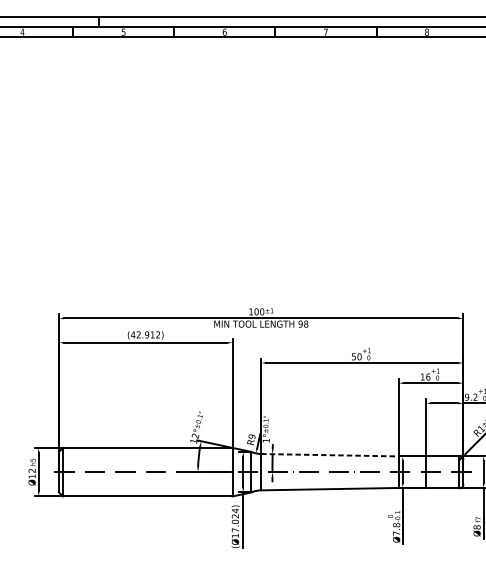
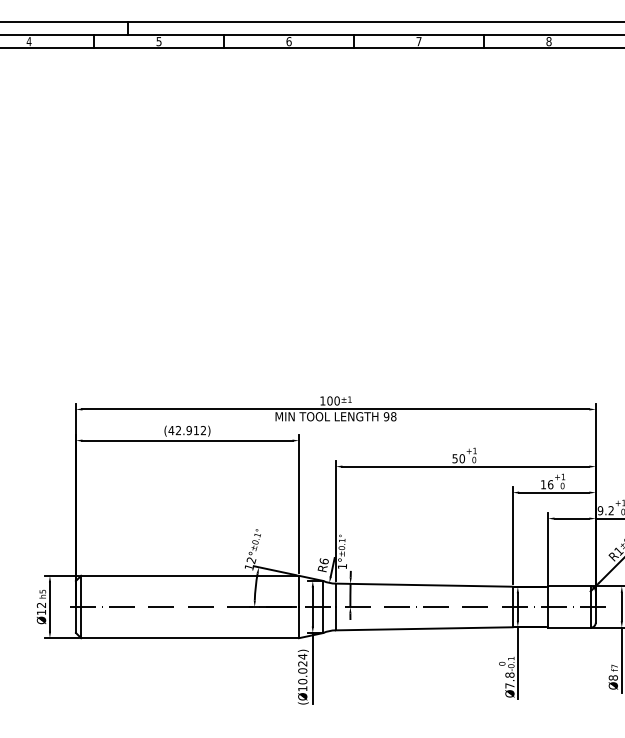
text: (251, 436) -> (323, 561), R9 -> R6
line: (330, 455) -> (424, 585), dashed -> solid
text: (235, 530) -> (302, 681), (Ø17.024) -> (Ø10.024)

